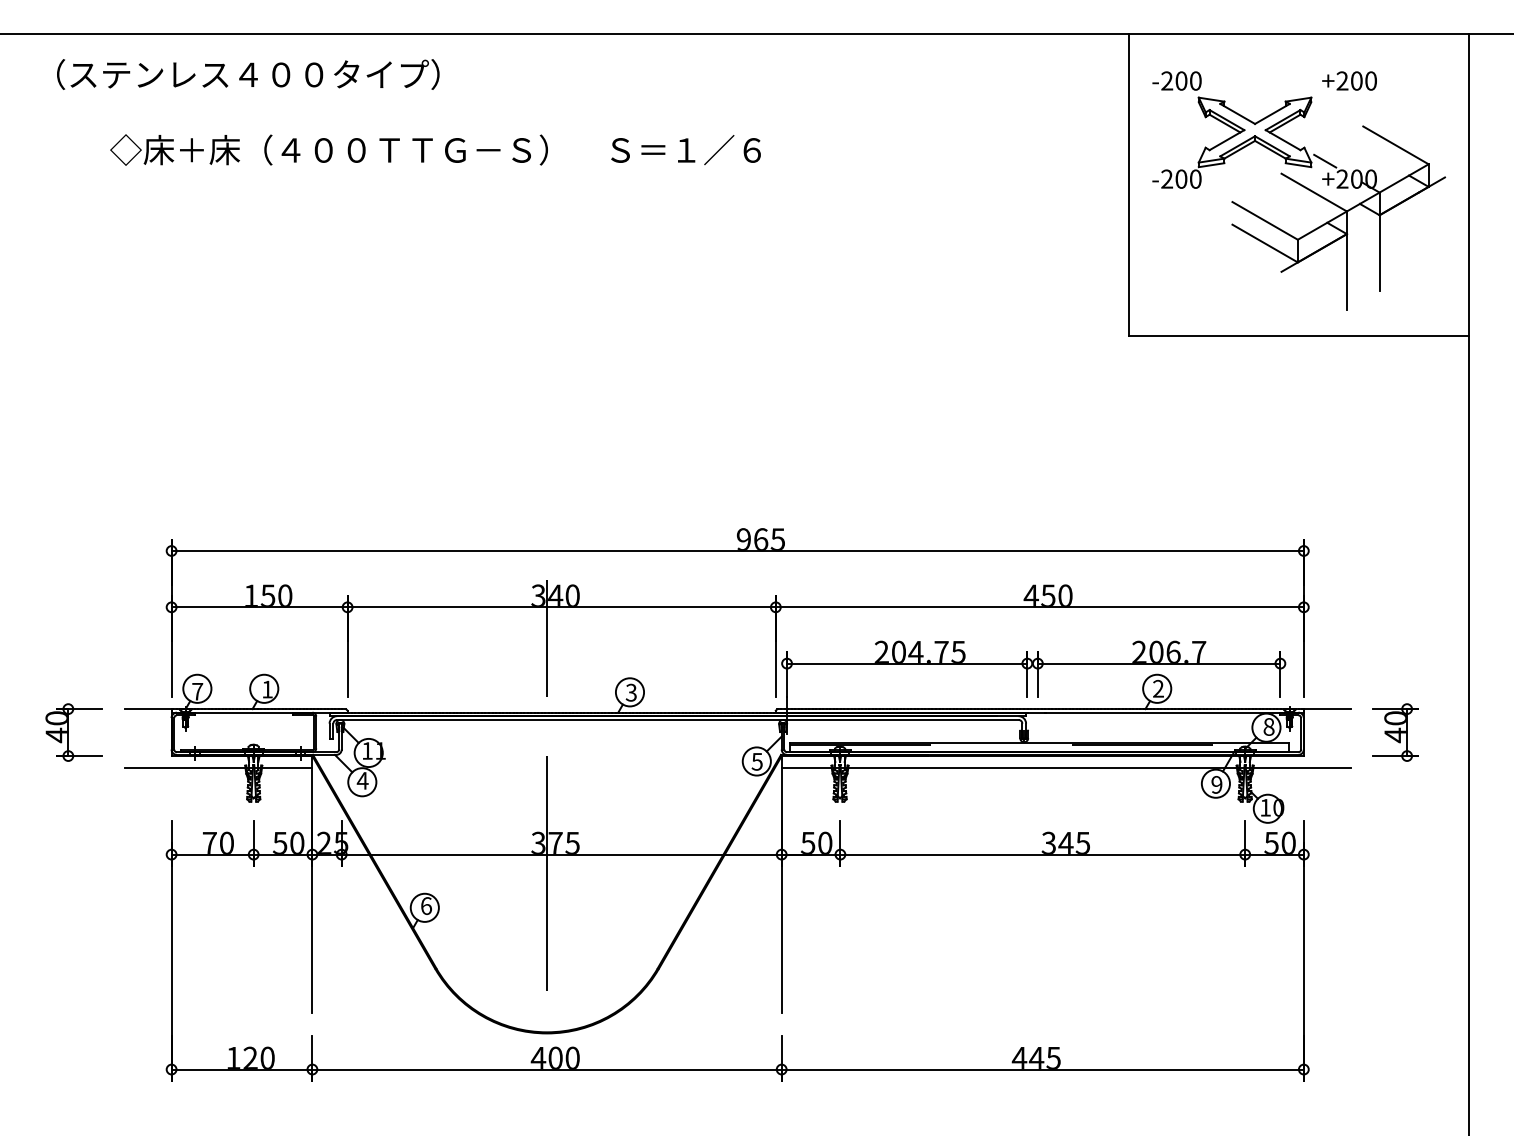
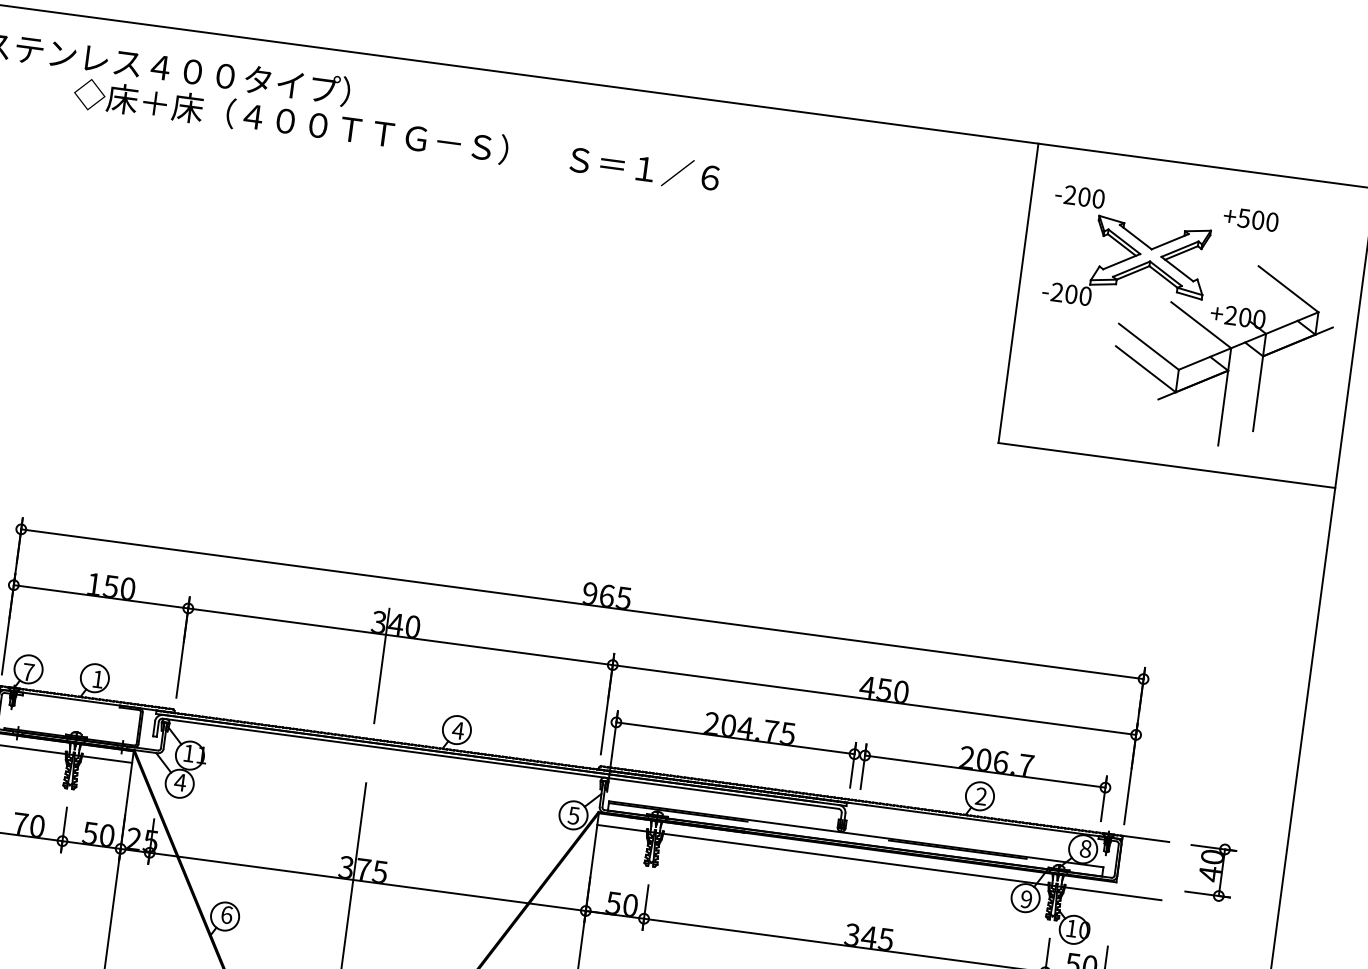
text: (1342, 80) -> (1244, 217), +200 -> +500
text: (435, 149) -> (396, 135), moved
line: (1325, 160) -> (1216, 294), removed
text: (631, 692) -> (458, 730), 3 -> 4

